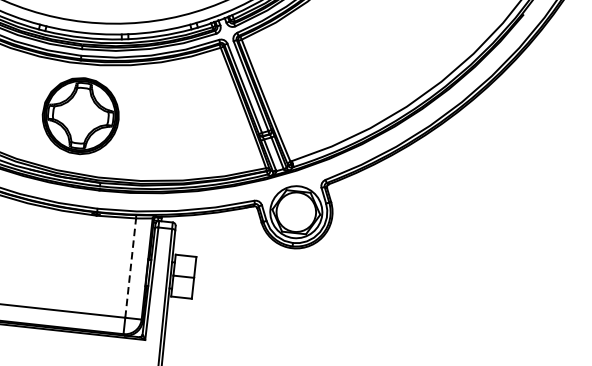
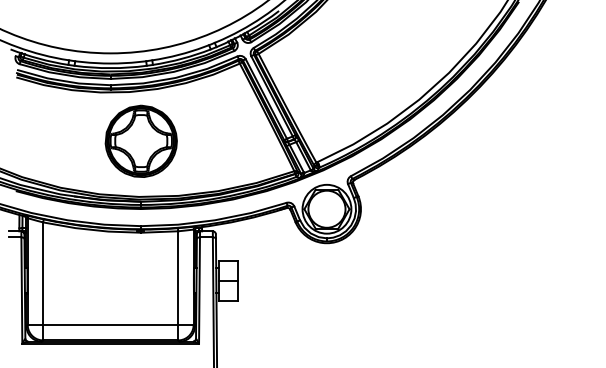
part: (80, 114) -> (140, 140), moved
line: (130, 268) -> (178, 278), dashed -> solid

